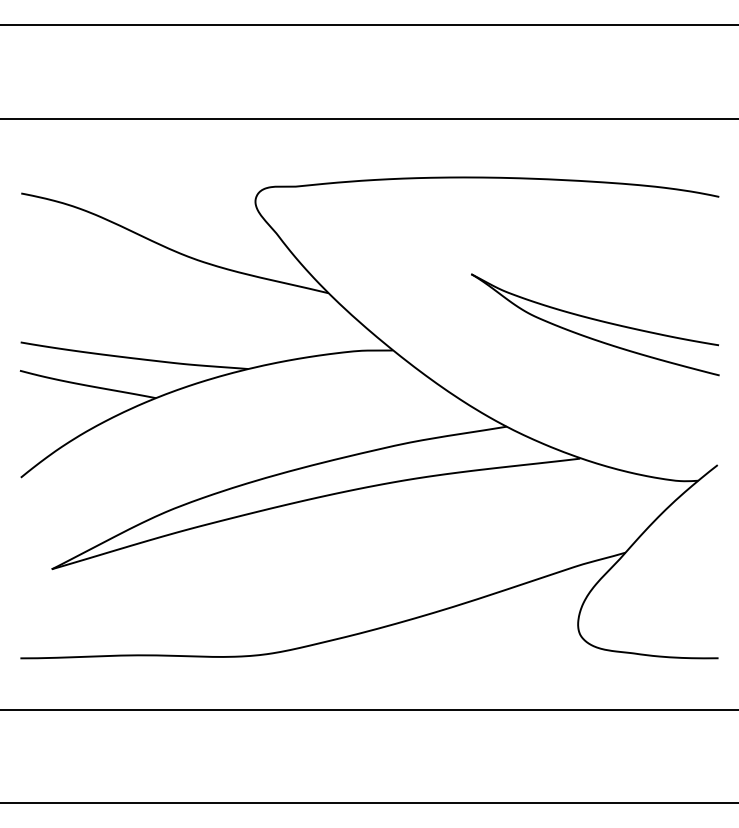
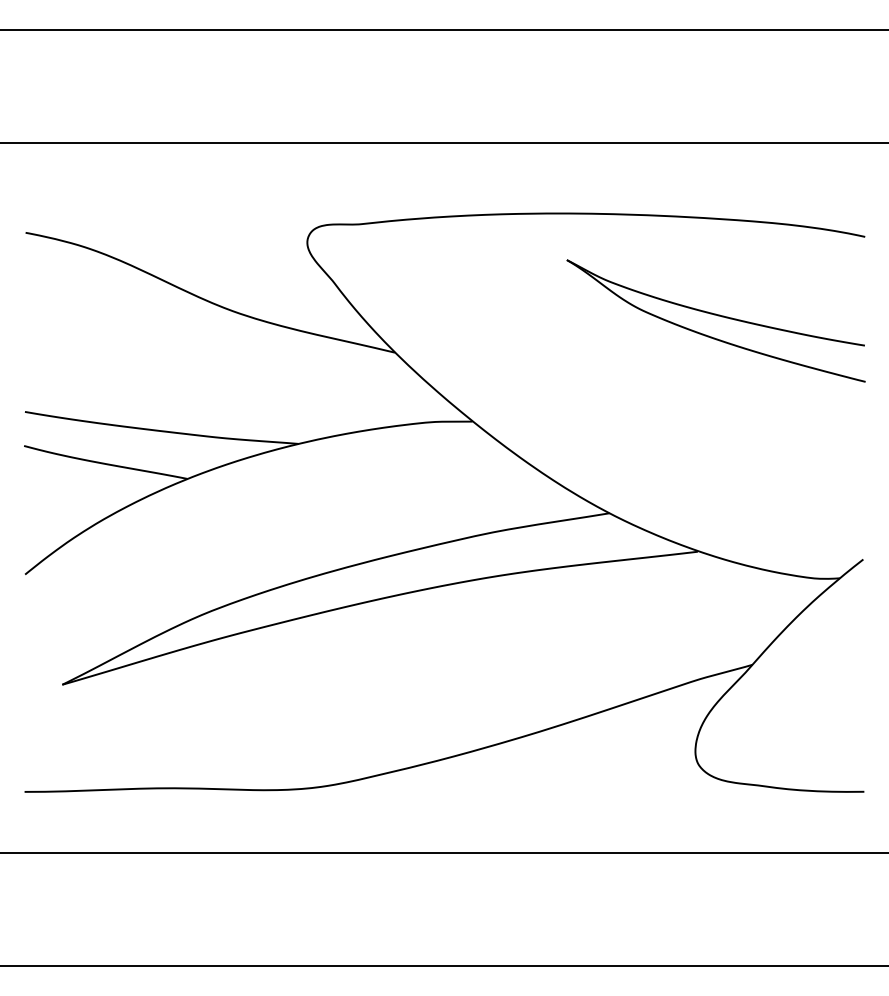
part: (595, 324) -> (716, 320), moved

